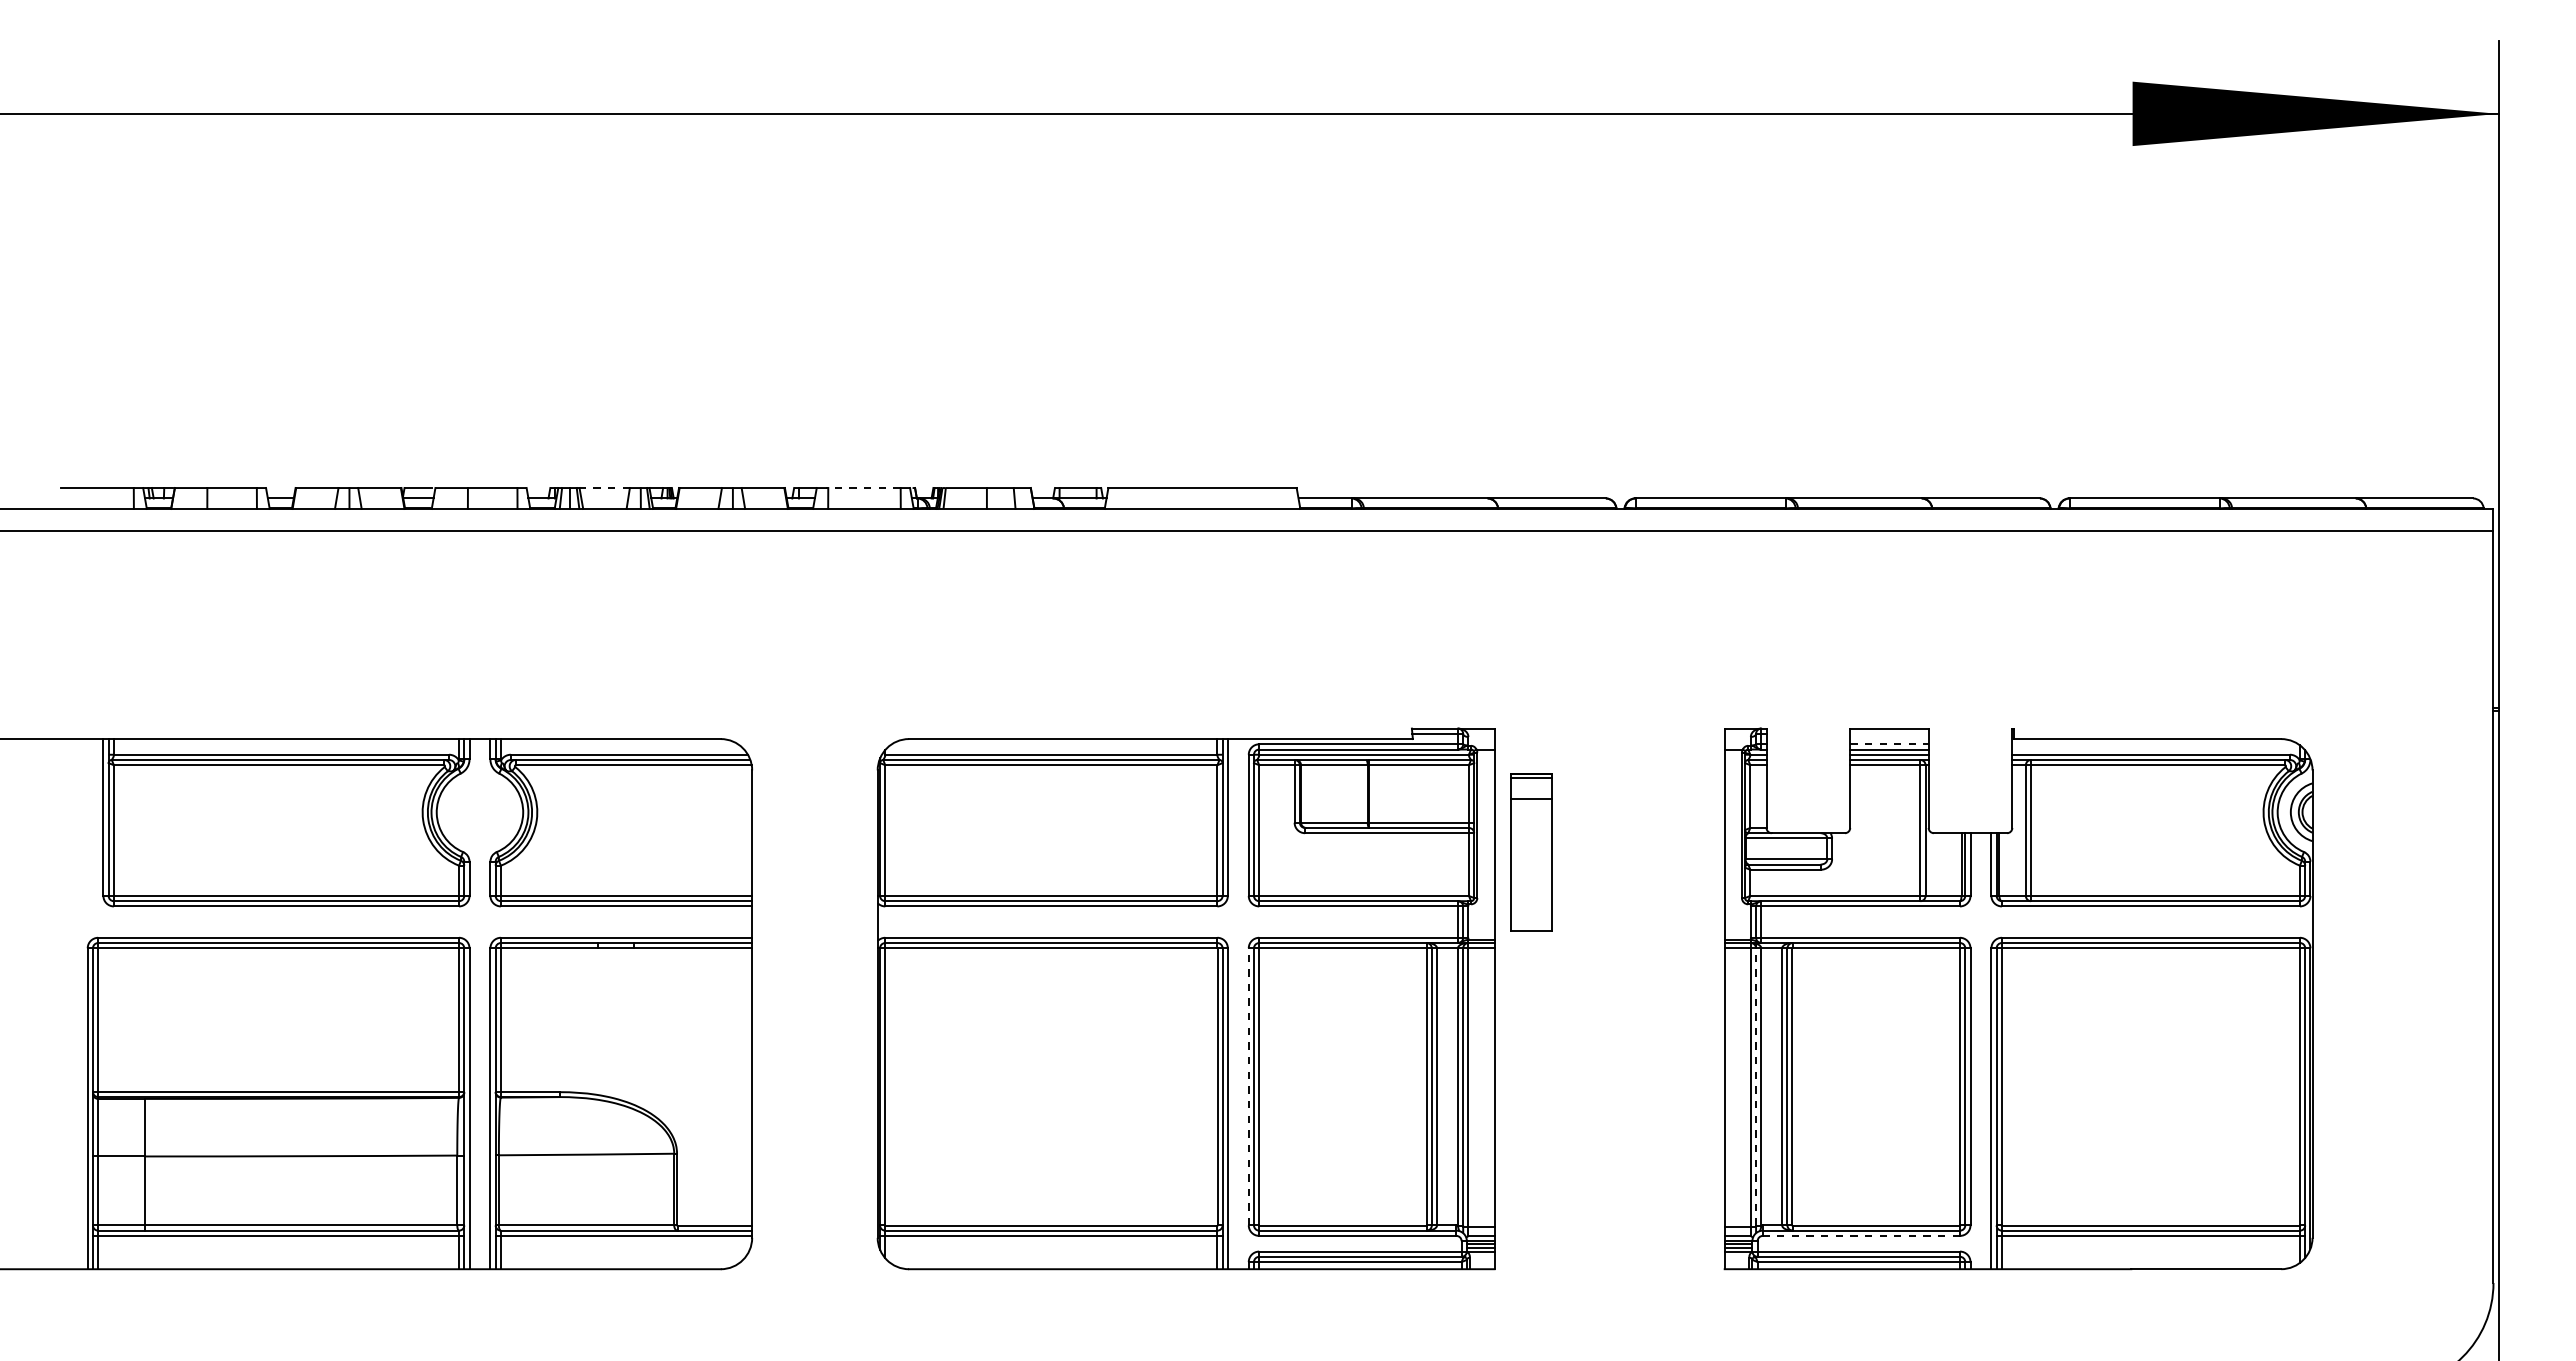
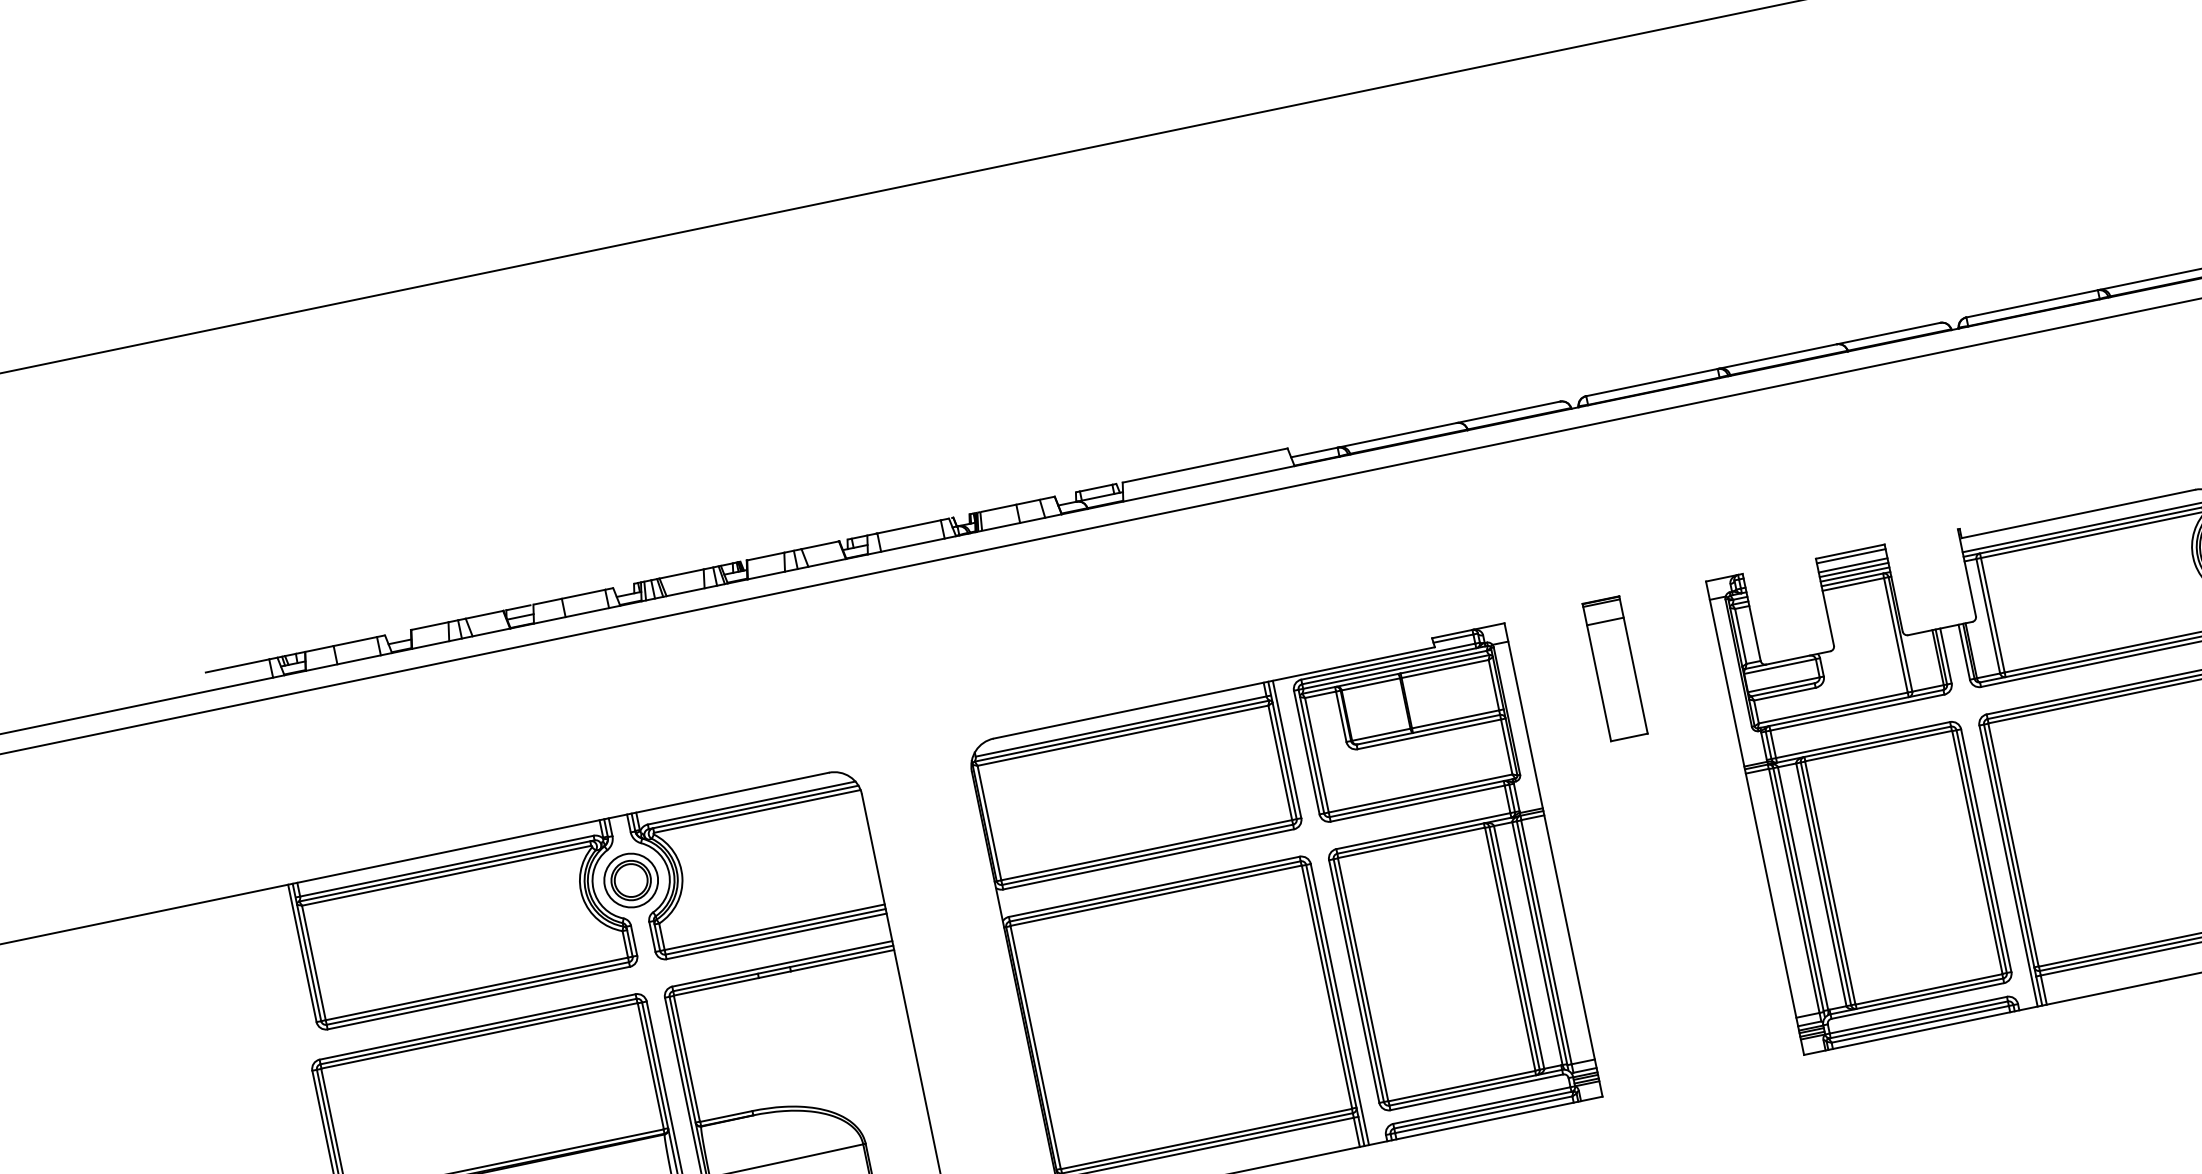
line: (604, 488) -> (681, 574), dashed -> solid
line: (863, 488) -> (908, 527), dashed -> solid
line: (1889, 733) -> (1851, 555), added
line: (1889, 744) -> (1853, 565), dashed -> solid
part: (479, 812) -> (630, 880), added
part: (1531, 852) -> (1615, 668), moved
line: (1248, 1086) -> (1353, 981), dashed -> solid
line: (1756, 1086) -> (1798, 889), dashed -> solid
line: (1861, 1235) -> (1917, 1000), dashed -> solid

